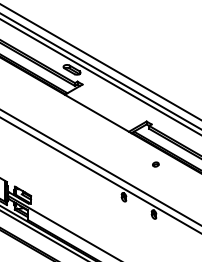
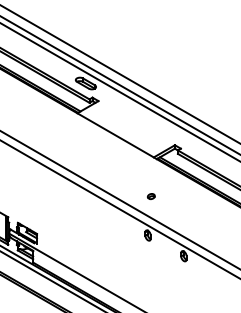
part: (155, 164) -> (150, 196), moved

